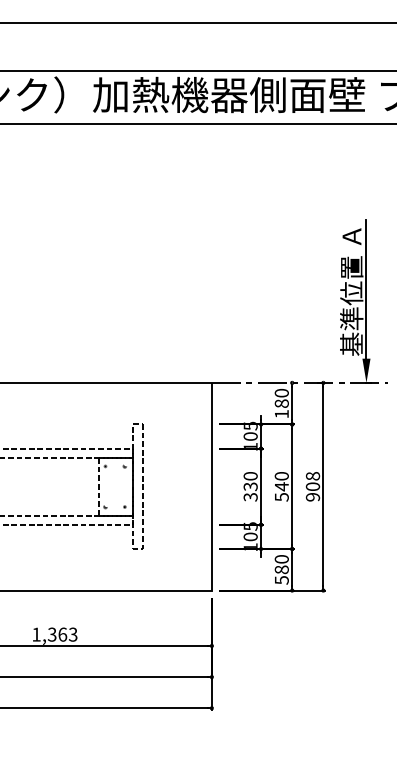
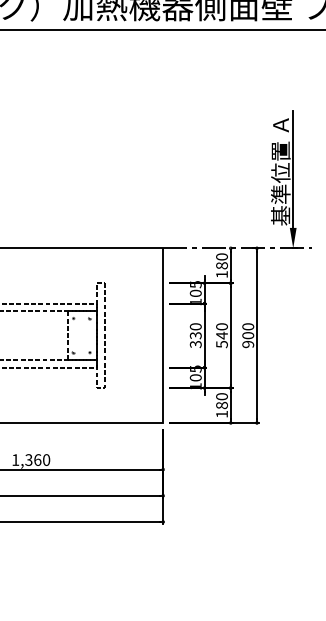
text: (312, 476) -> (247, 327), 908 -> 900
text: (281, 580) -> (221, 414), 580 -> 180
text: (72, 634) -> (45, 459), 1,363 -> 1,360

